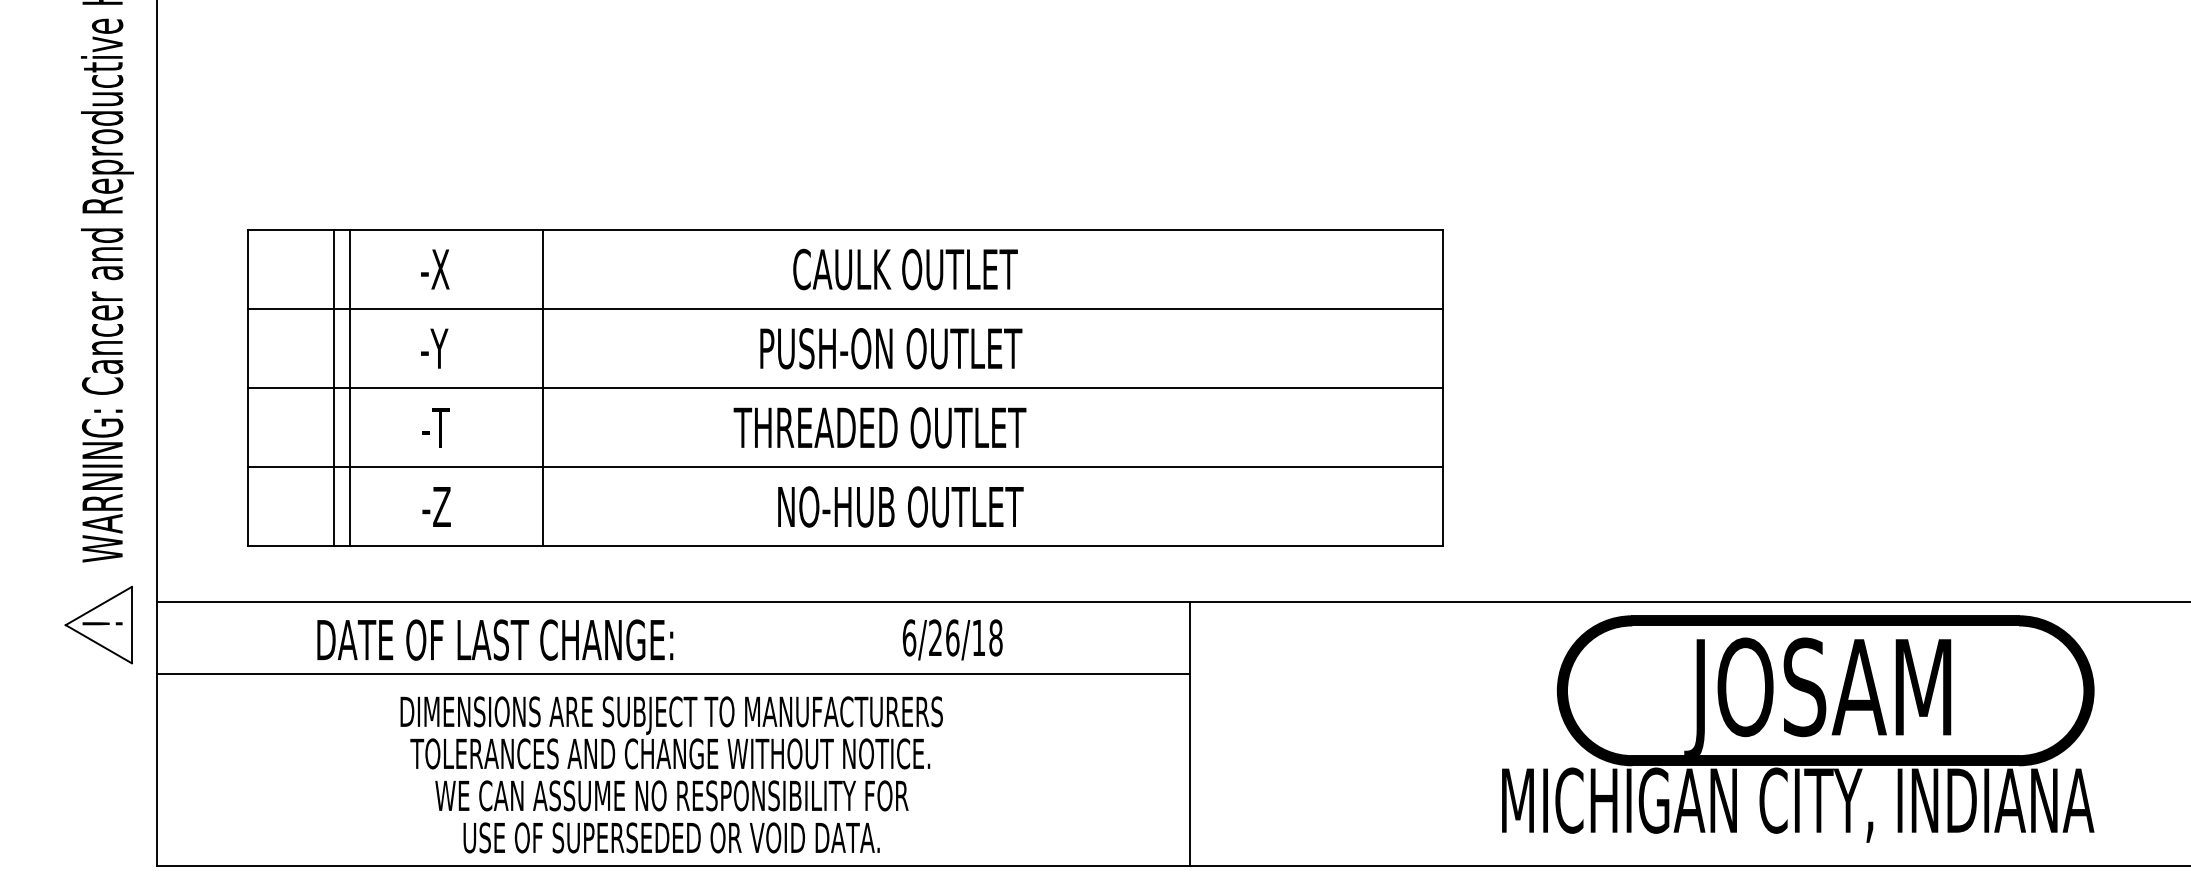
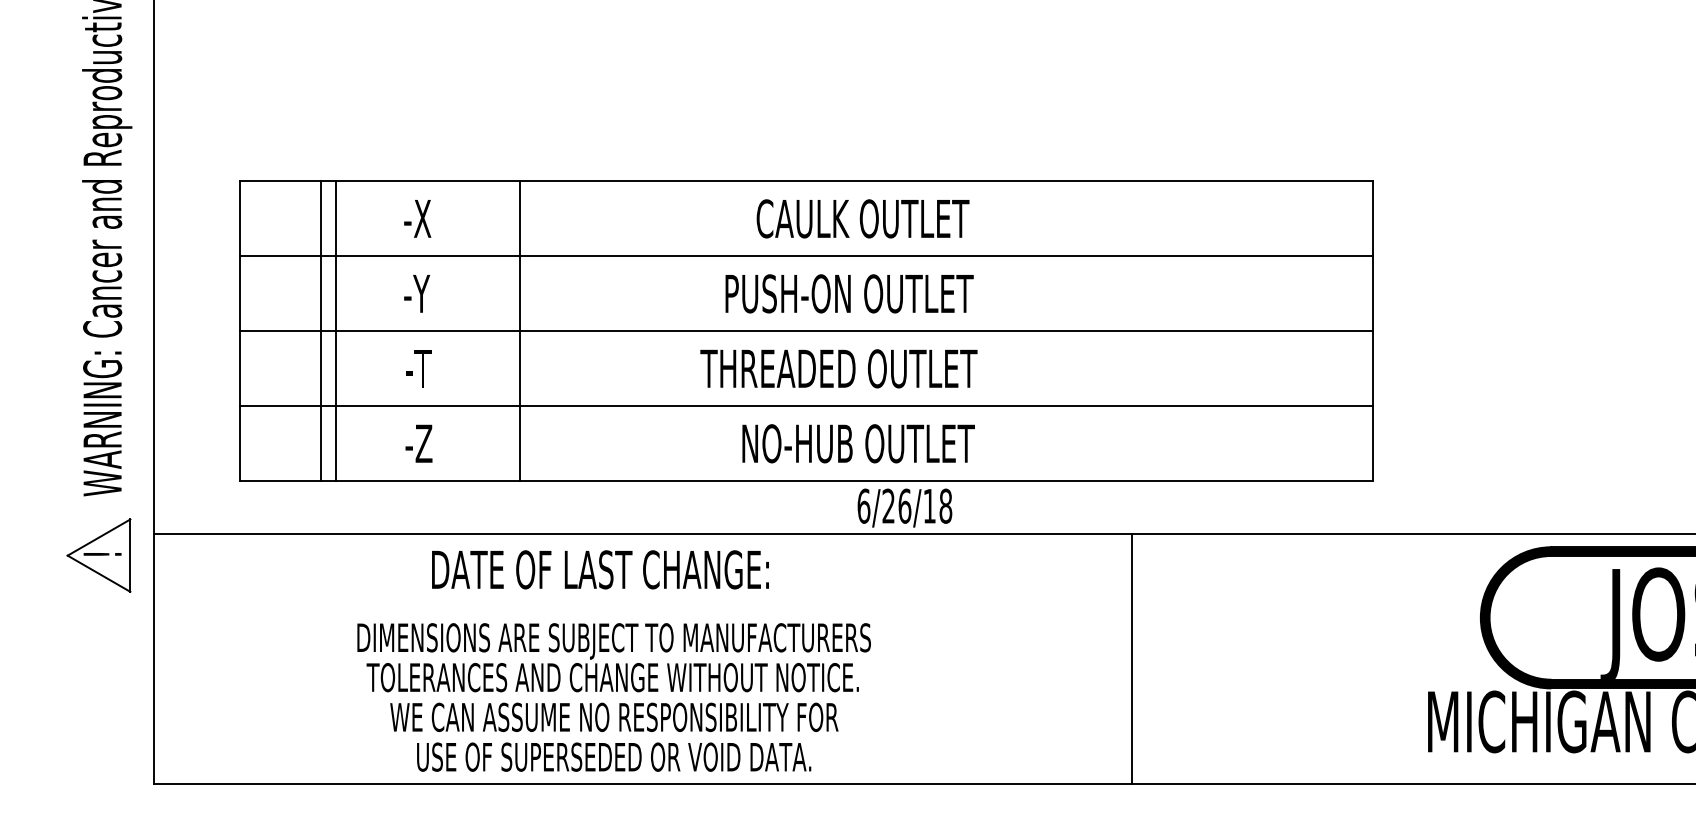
text: (495, 639) -> (600, 569), moved
text: (952, 639) -> (904, 507), moved
line: (673, 674) -> (643, 602), removed
text: (671, 774) -> (613, 697), moved

